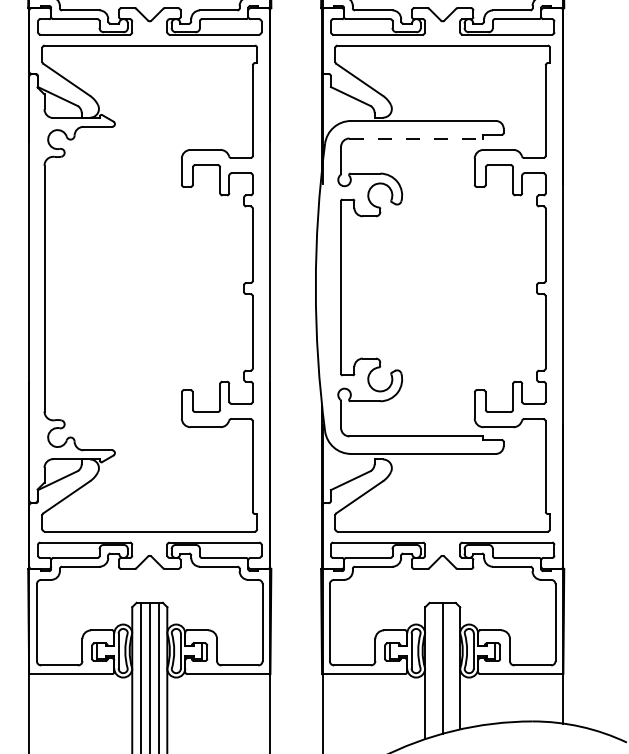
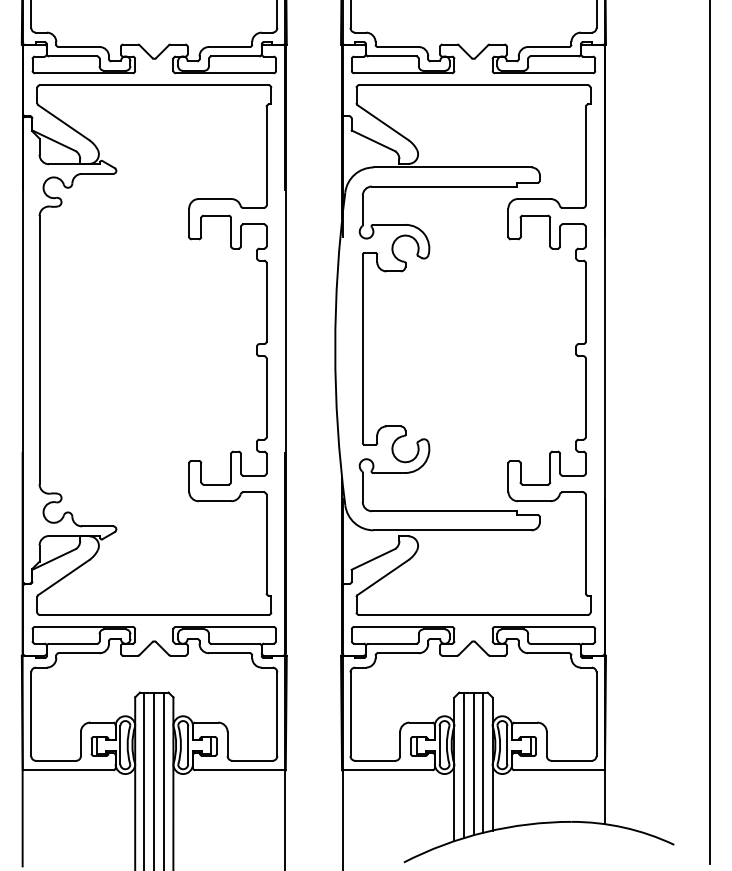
line: (416, 138) -> (444, 186), dashed -> solid
line: (451, 666) -> (483, 762), added
line: (433, 669) -> (463, 765), added

